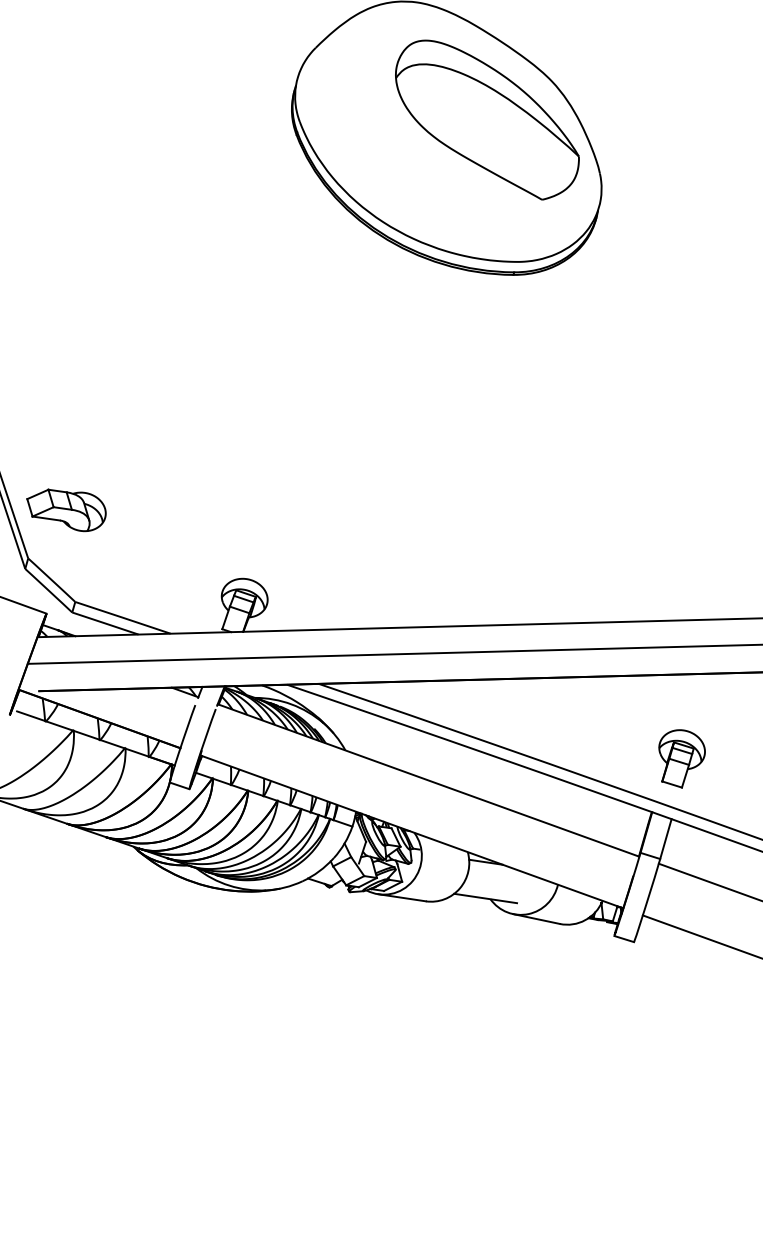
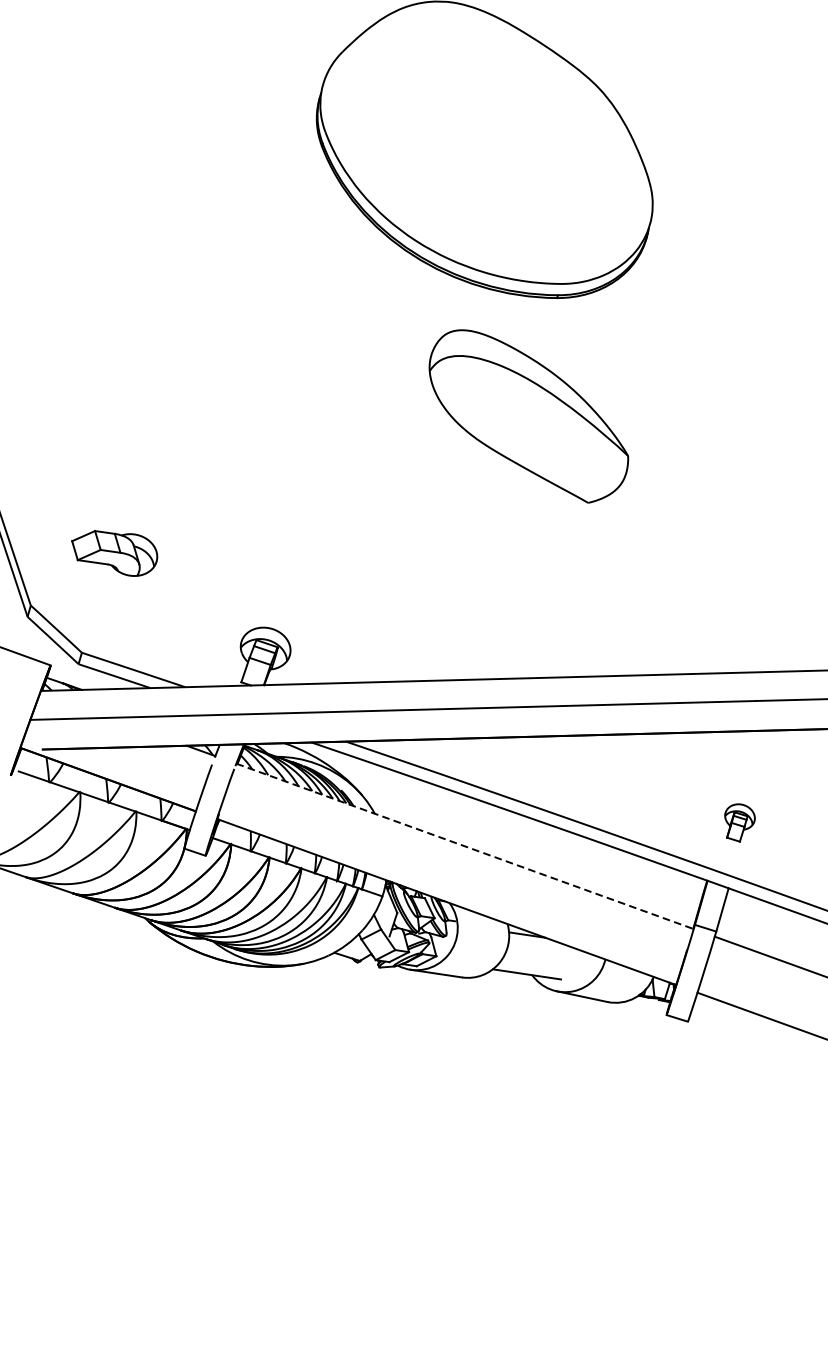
part: (487, 119) -> (528, 415), moved
part: (66, 510) -> (114, 553), moved
part: (681, 758) -> (739, 822), size x0.6
line: (428, 780) -> (464, 846), solid -> dashed

